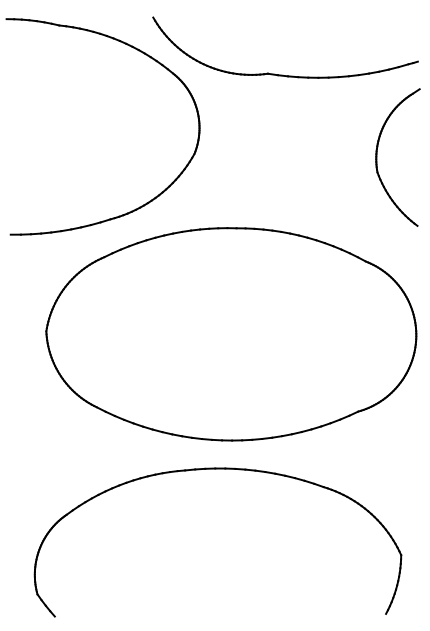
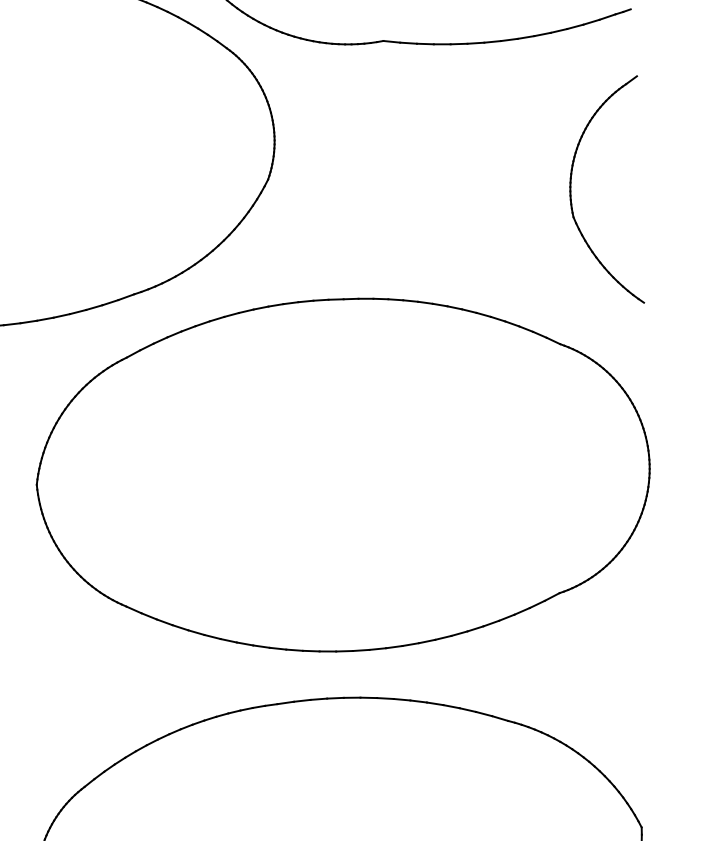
part: (377, 157) -> (572, 192), moved

